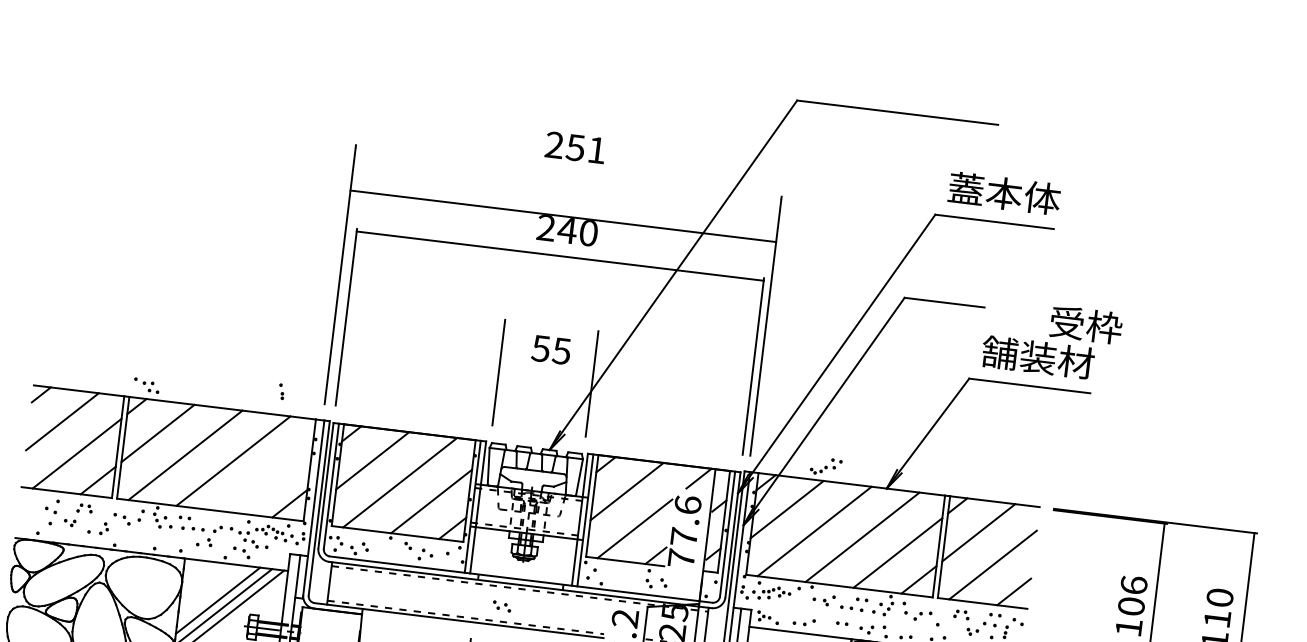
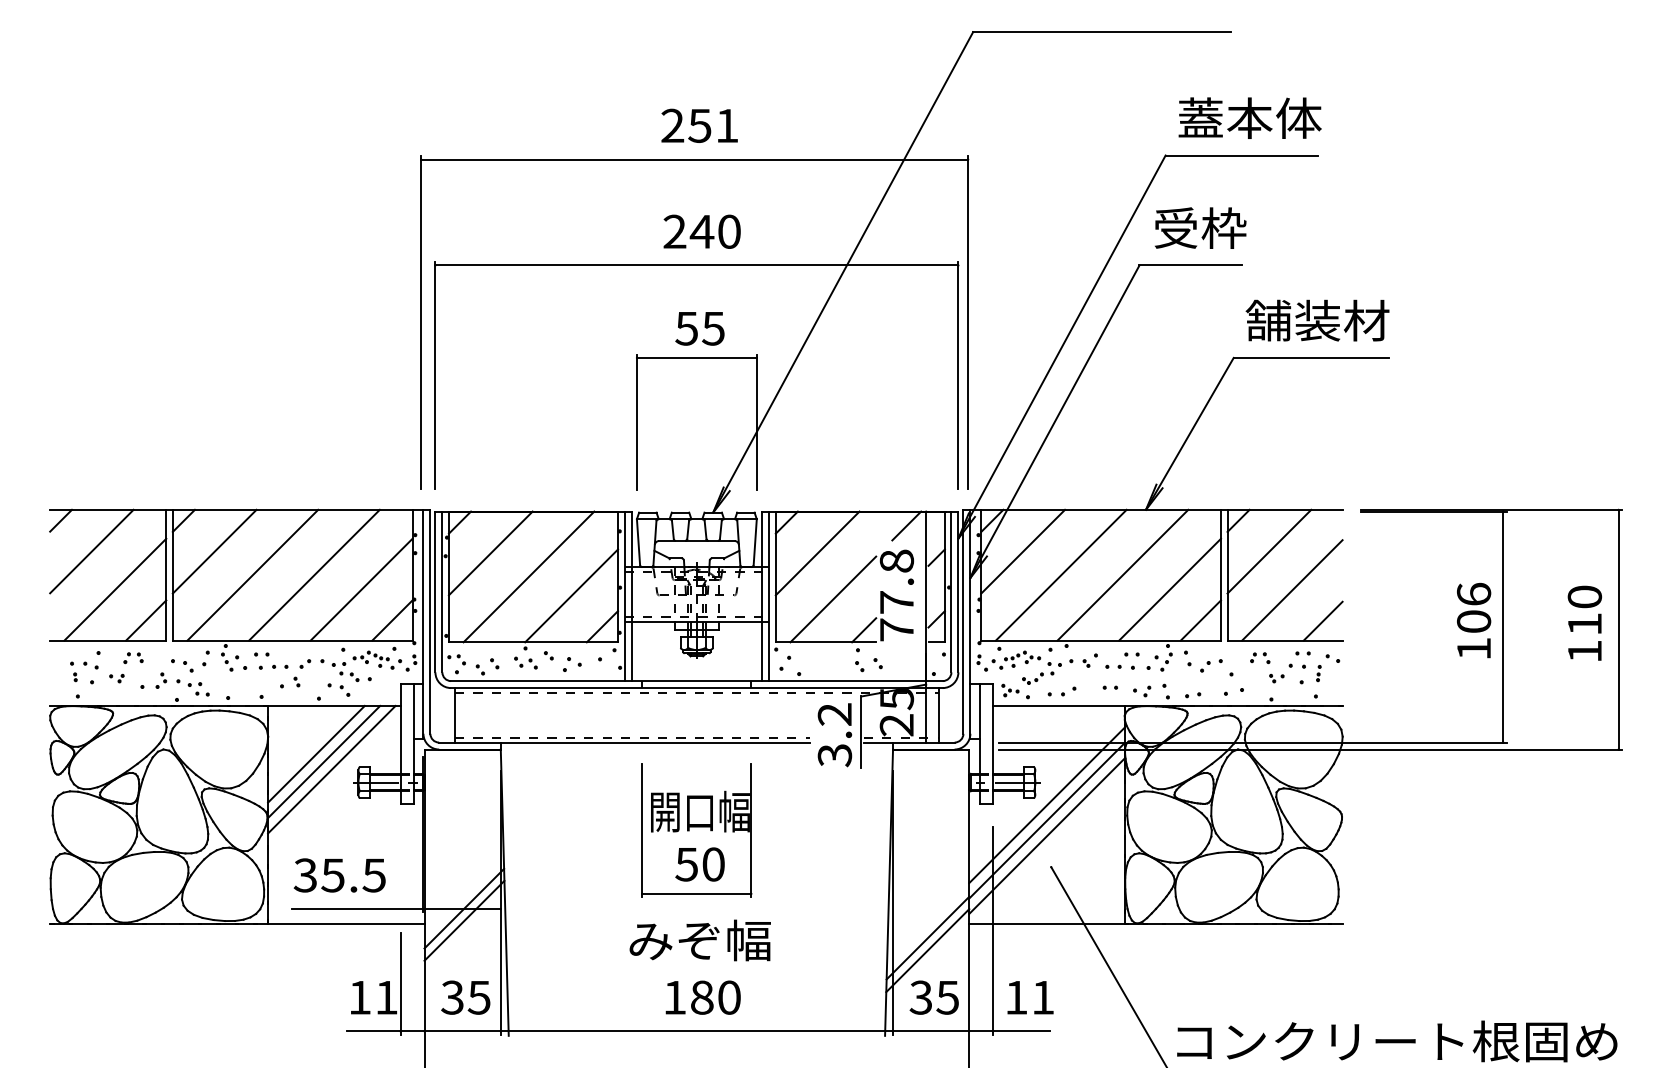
line: (563, 216) -> (694, 159), moved
text: (1086, 324) -> (1200, 227), moved
line: (551, 327) -> (696, 357), added
text: (550, 349) -> (699, 328), moved
part: (146, 385) -> (192, 687), moved
part: (281, 391) -> (73, 671), moved
part: (825, 466) -> (1041, 673), moved
line: (268, 476) -> (361, 589), added
text: (687, 504) -> (896, 560), 77.6 -> 77.8
part: (501, 605) -> (525, 662), moved

